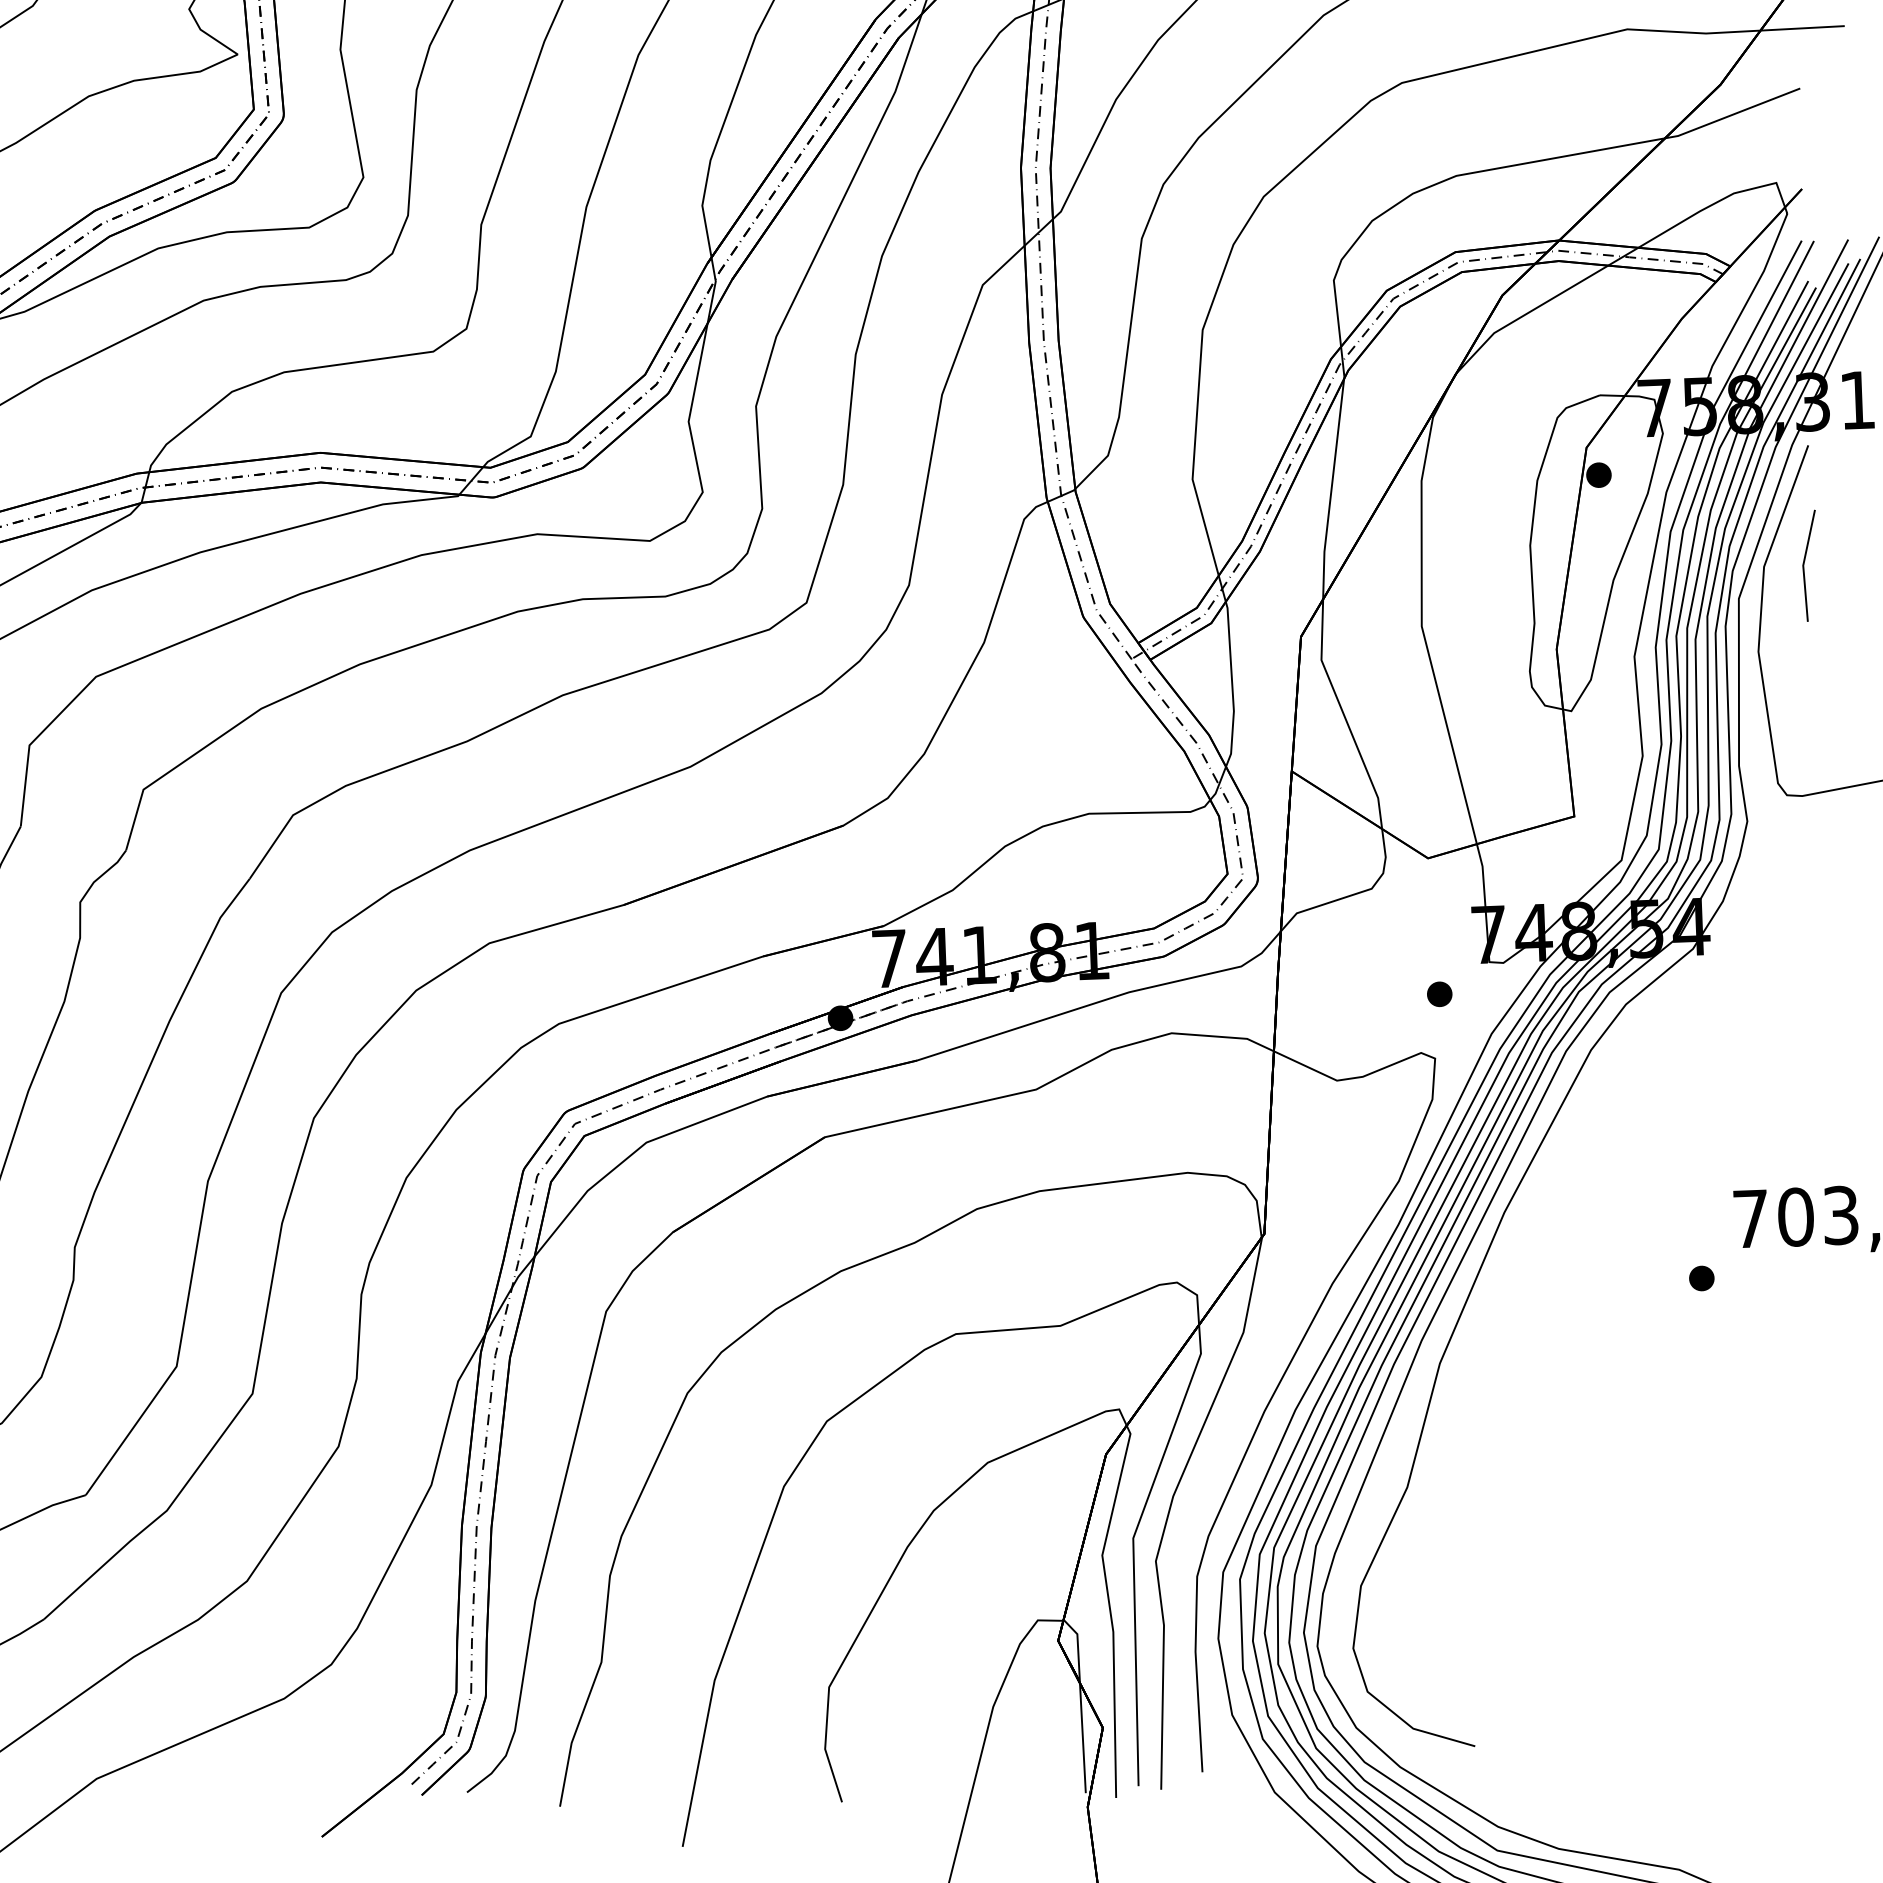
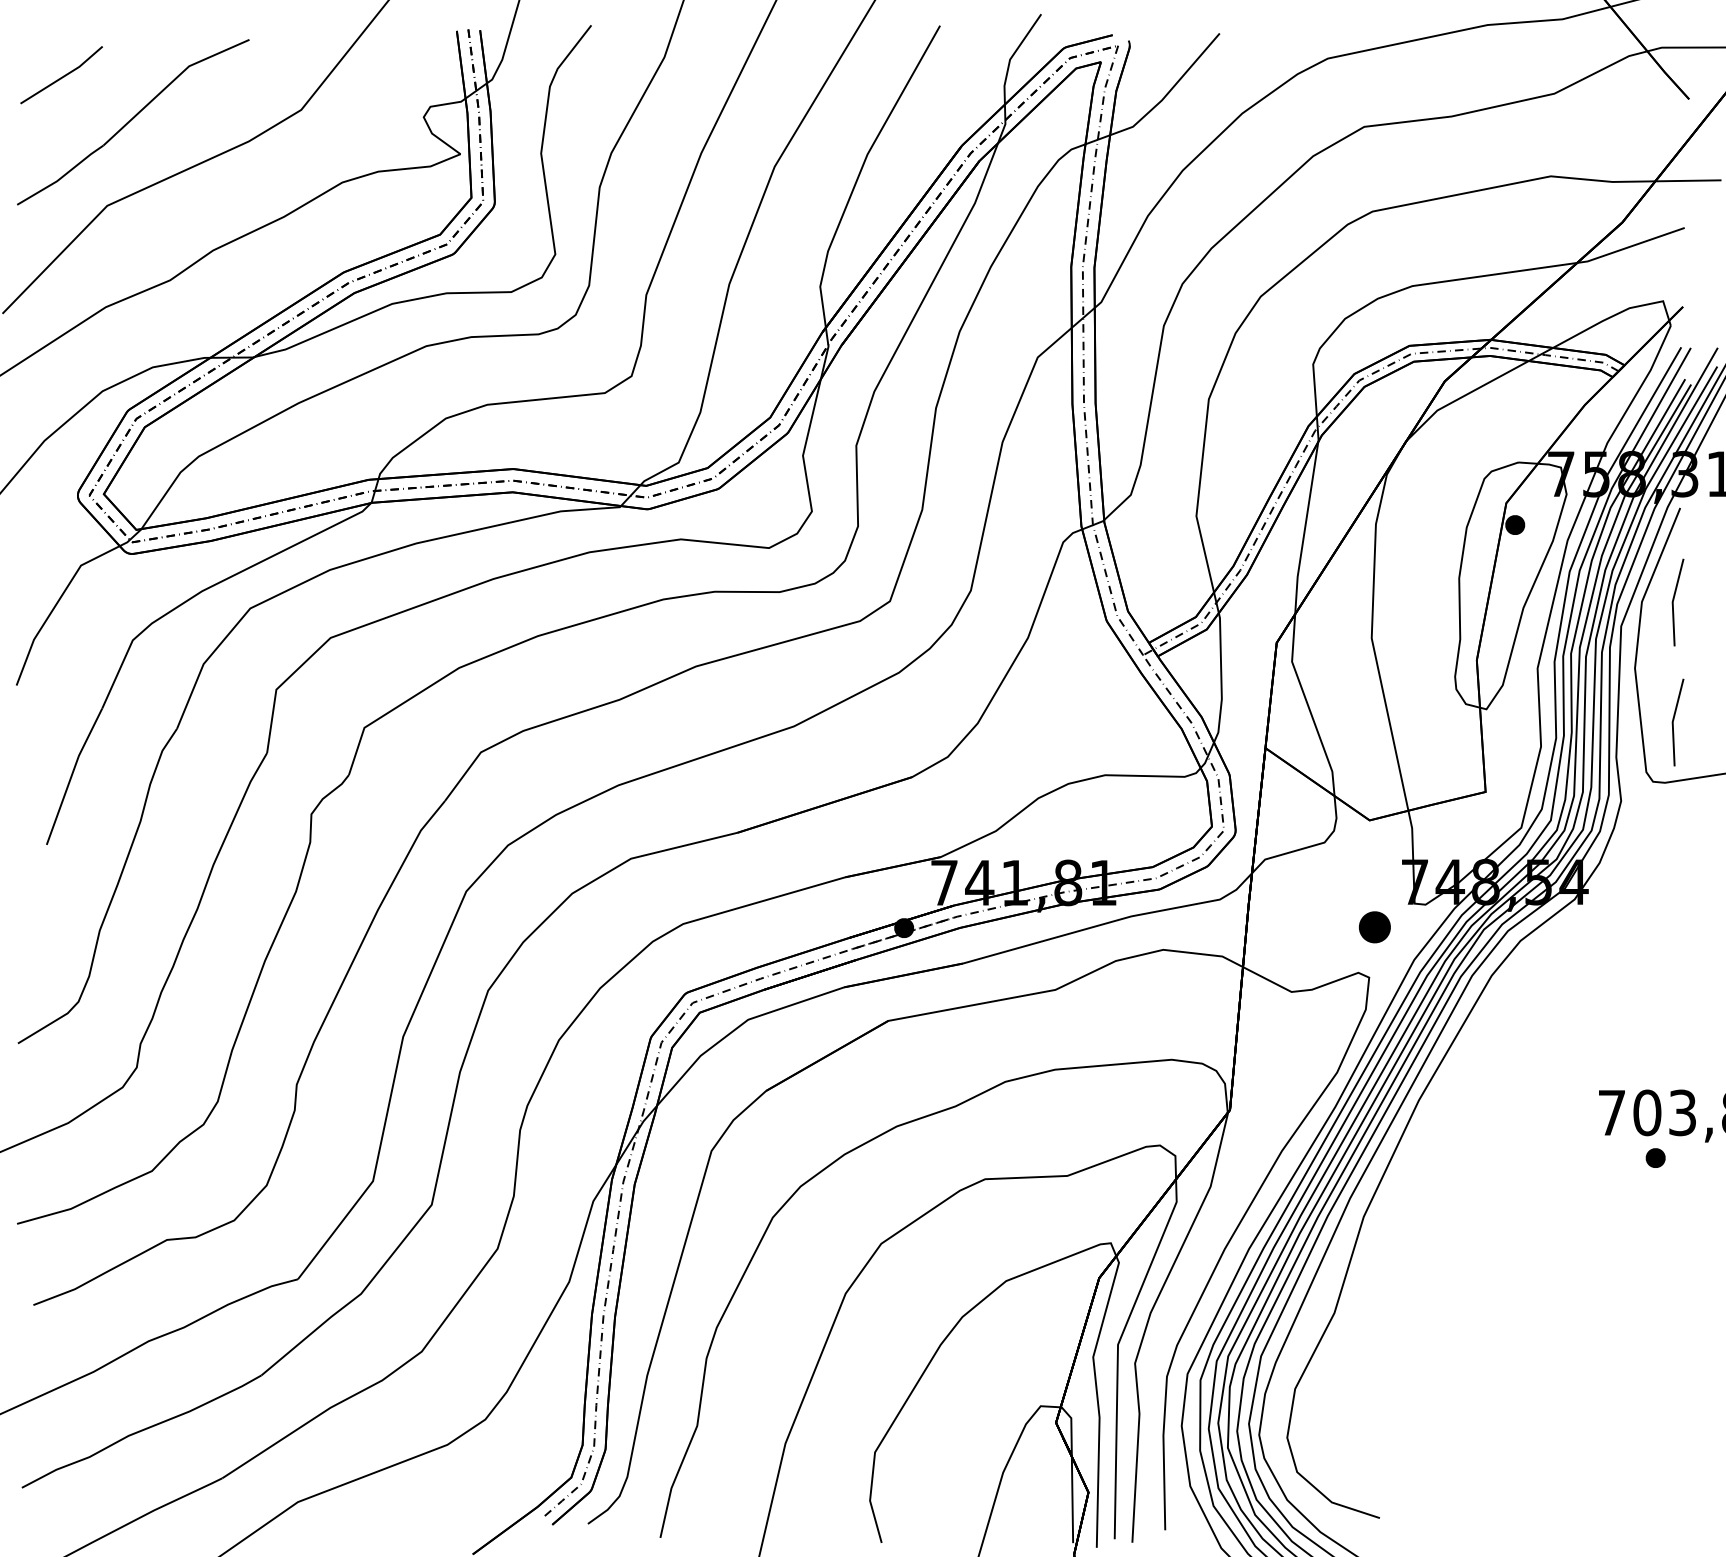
line: (1810, 718) -> (1673, 722), added
part: (1439, 994) -> (1374, 927), size x1.6
part: (1701, 1277) -> (1655, 1157), moved

